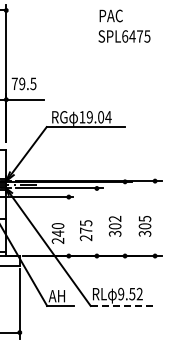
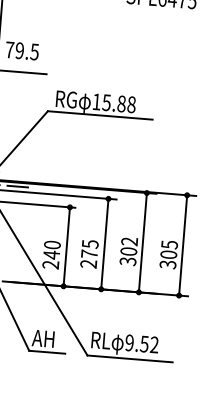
text: (98, 117) -> (118, 104), 19.04 -> 15.88
line: (125, 218) -> (143, 242), added
line: (155, 218) -> (183, 245), added
line: (96, 222) -> (104, 244), added
line: (68, 226) -> (66, 246), added
line: (122, 305) -> (130, 358), dashed -> solid

